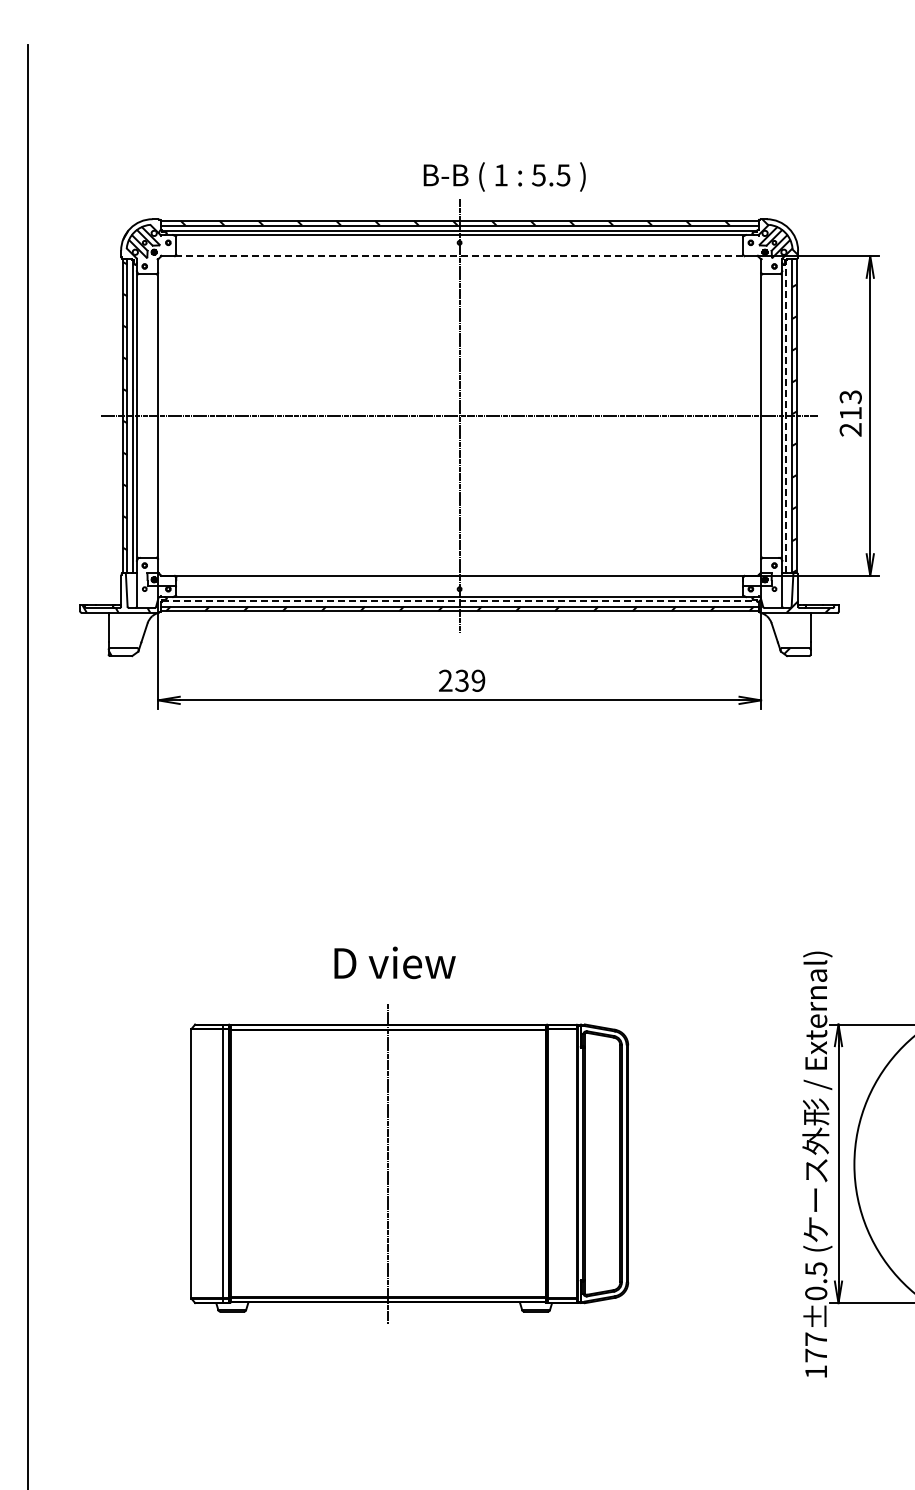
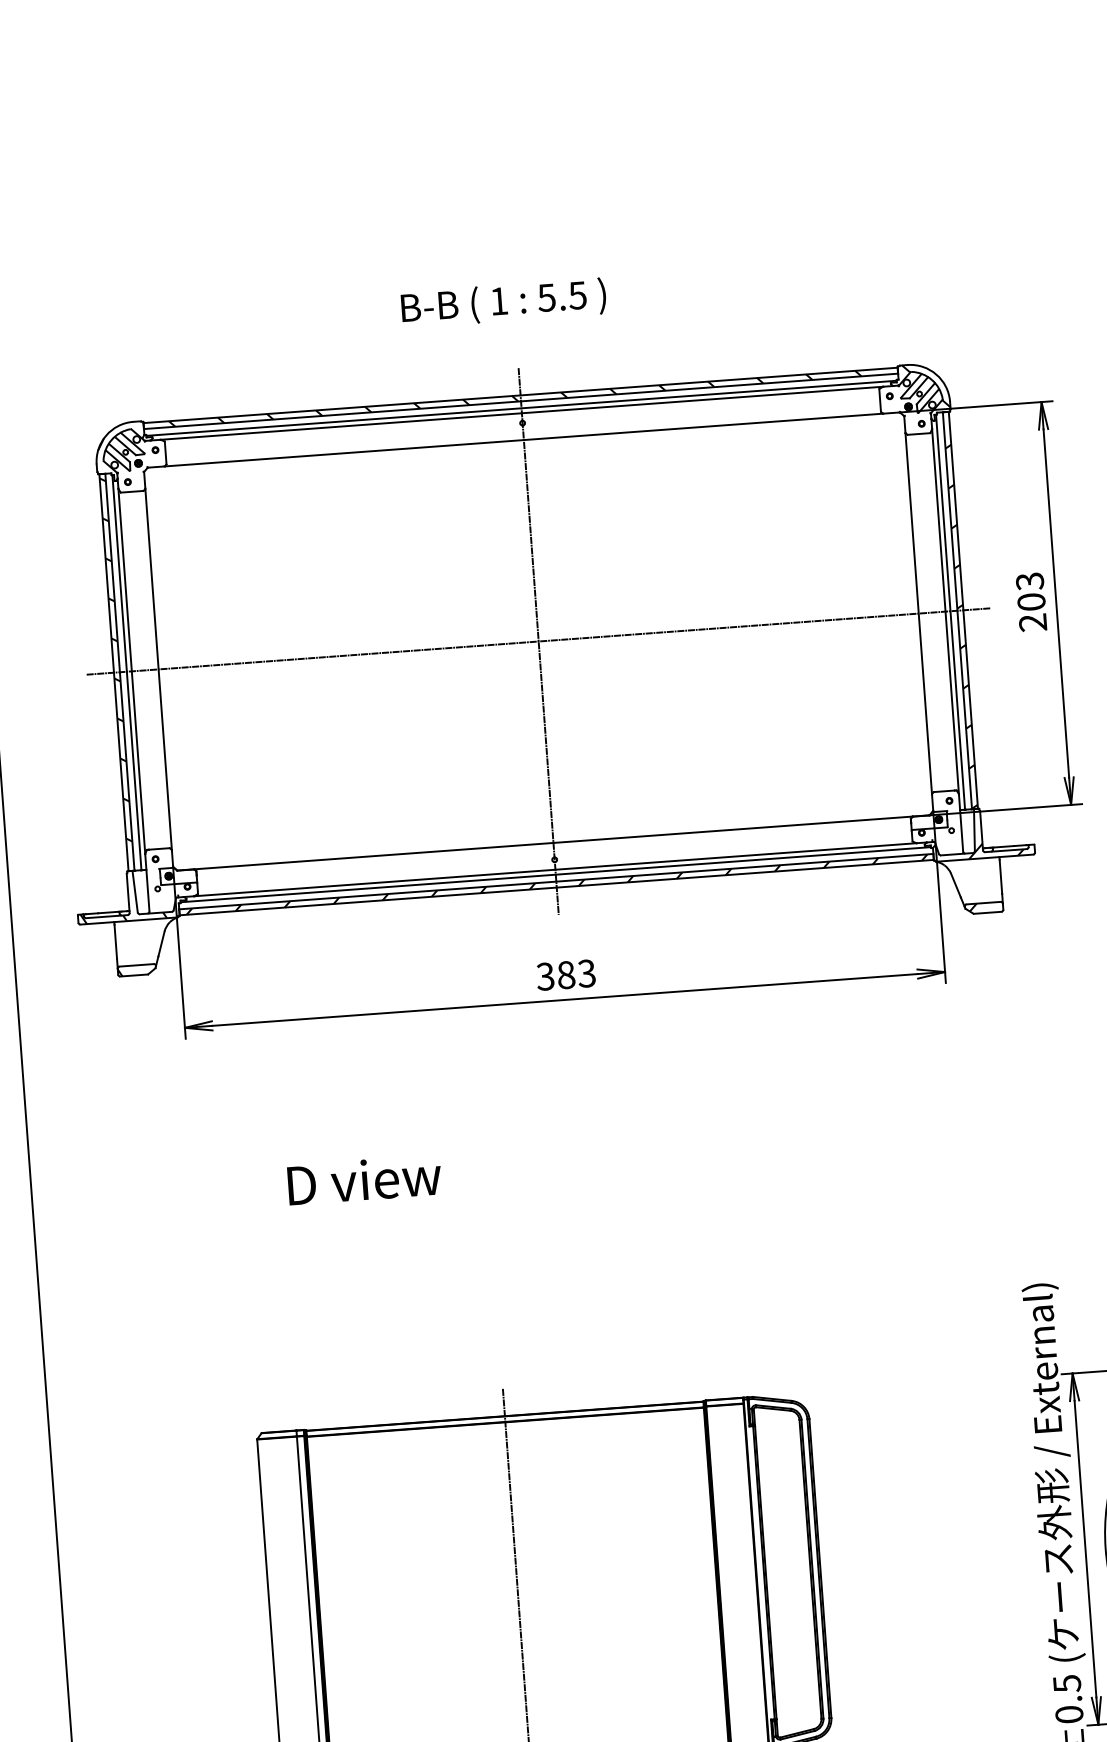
text: (504, 176) -> (503, 302), moved
line: (460, 256) -> (525, 440), dashed -> solid
text: (850, 413) -> (1031, 602), 213 -> 203
line: (786, 416) -> (950, 611), dashed -> solid
line: (459, 601) -> (555, 875), dashed -> solid
text: (461, 680) -> (565, 974), 239 -> 383
text: (394, 962) -> (363, 1179), moved

